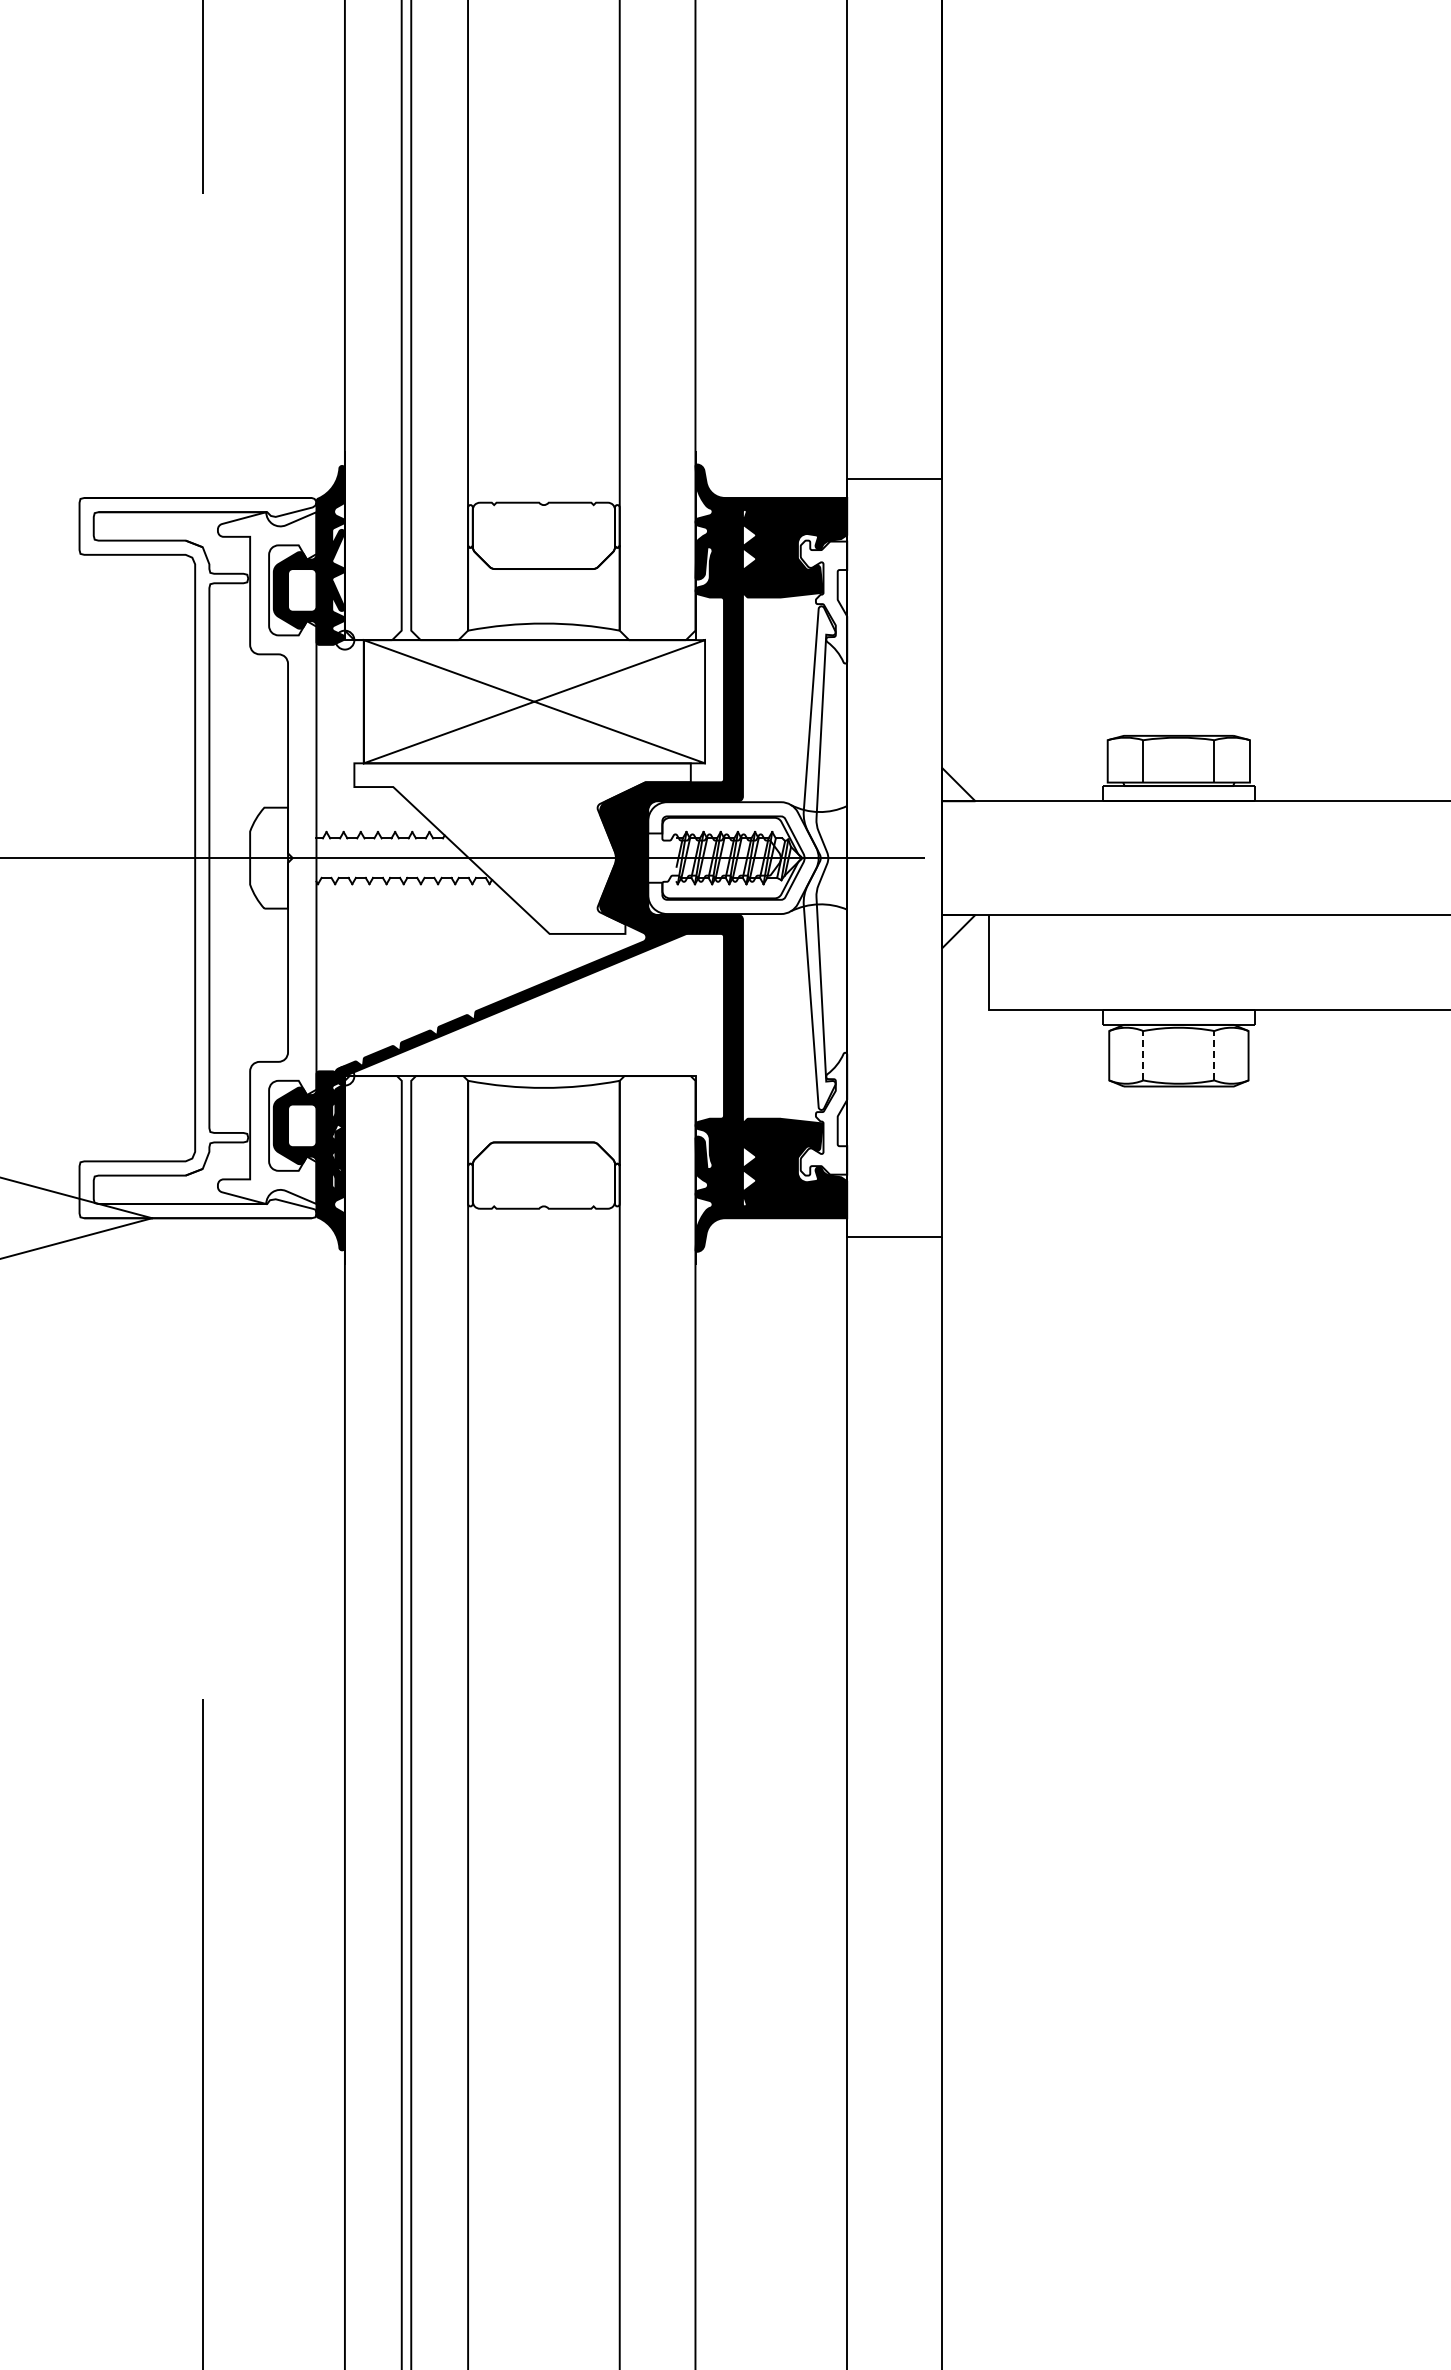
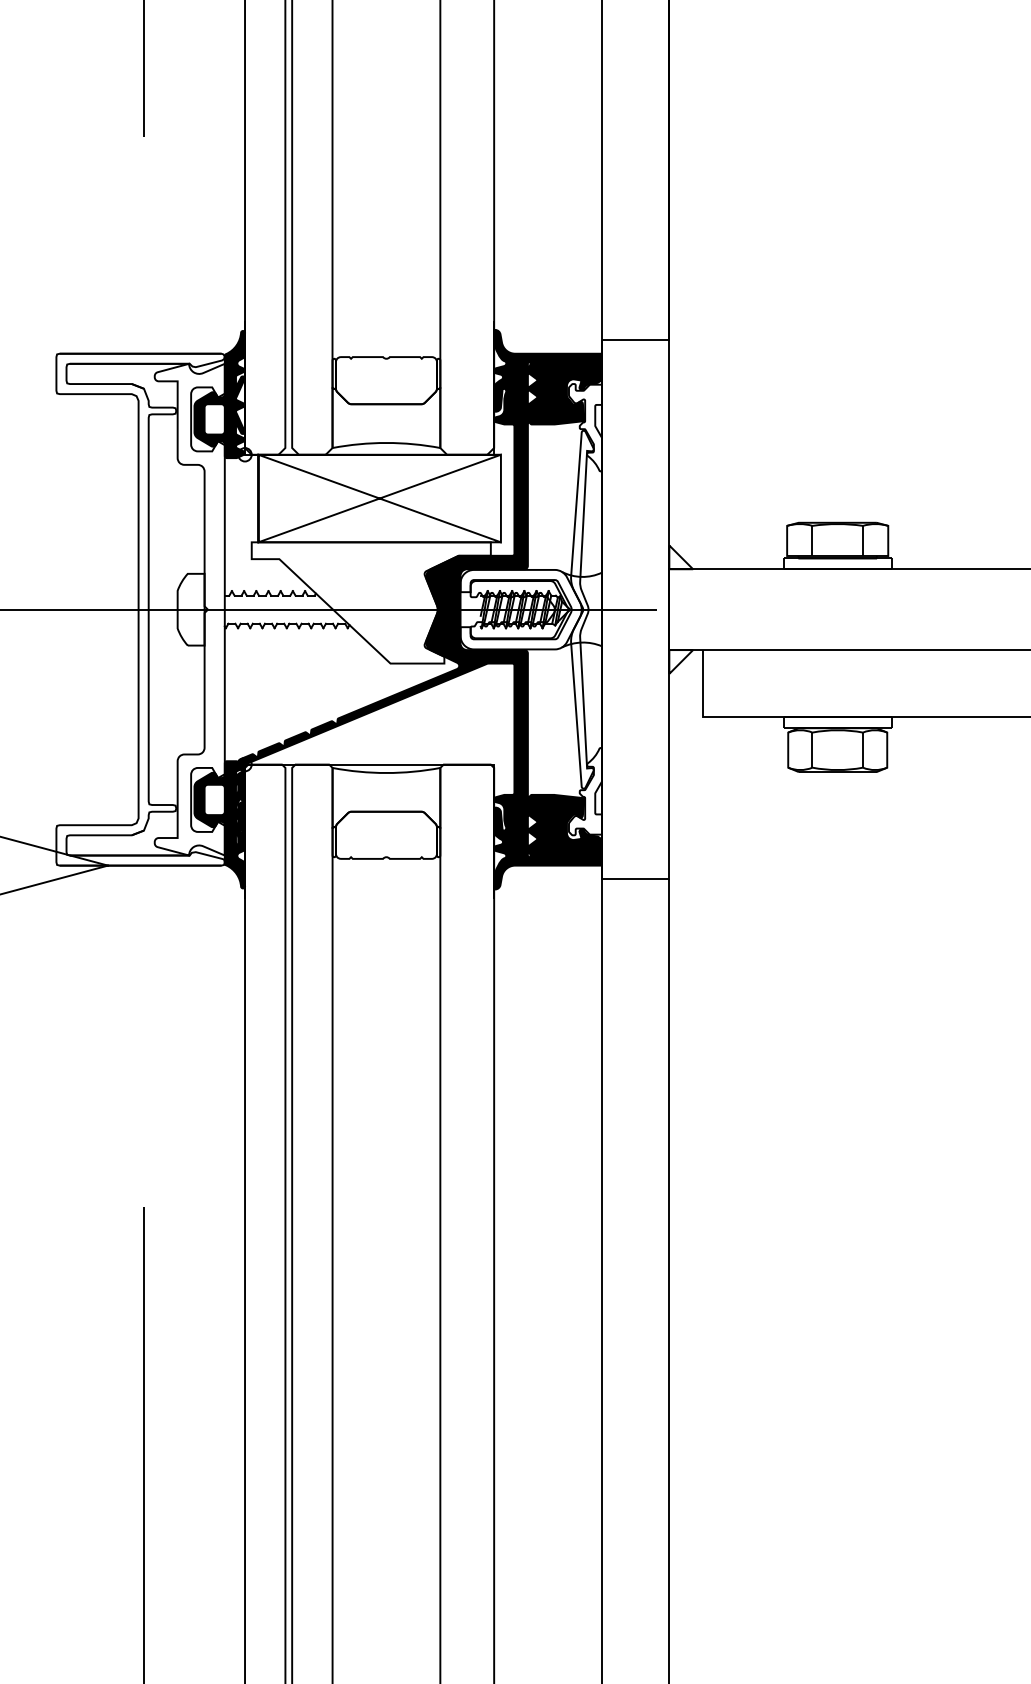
line: (1143, 1055) -> (812, 749), dashed -> solid
line: (1214, 1055) -> (863, 749), dashed -> solid

